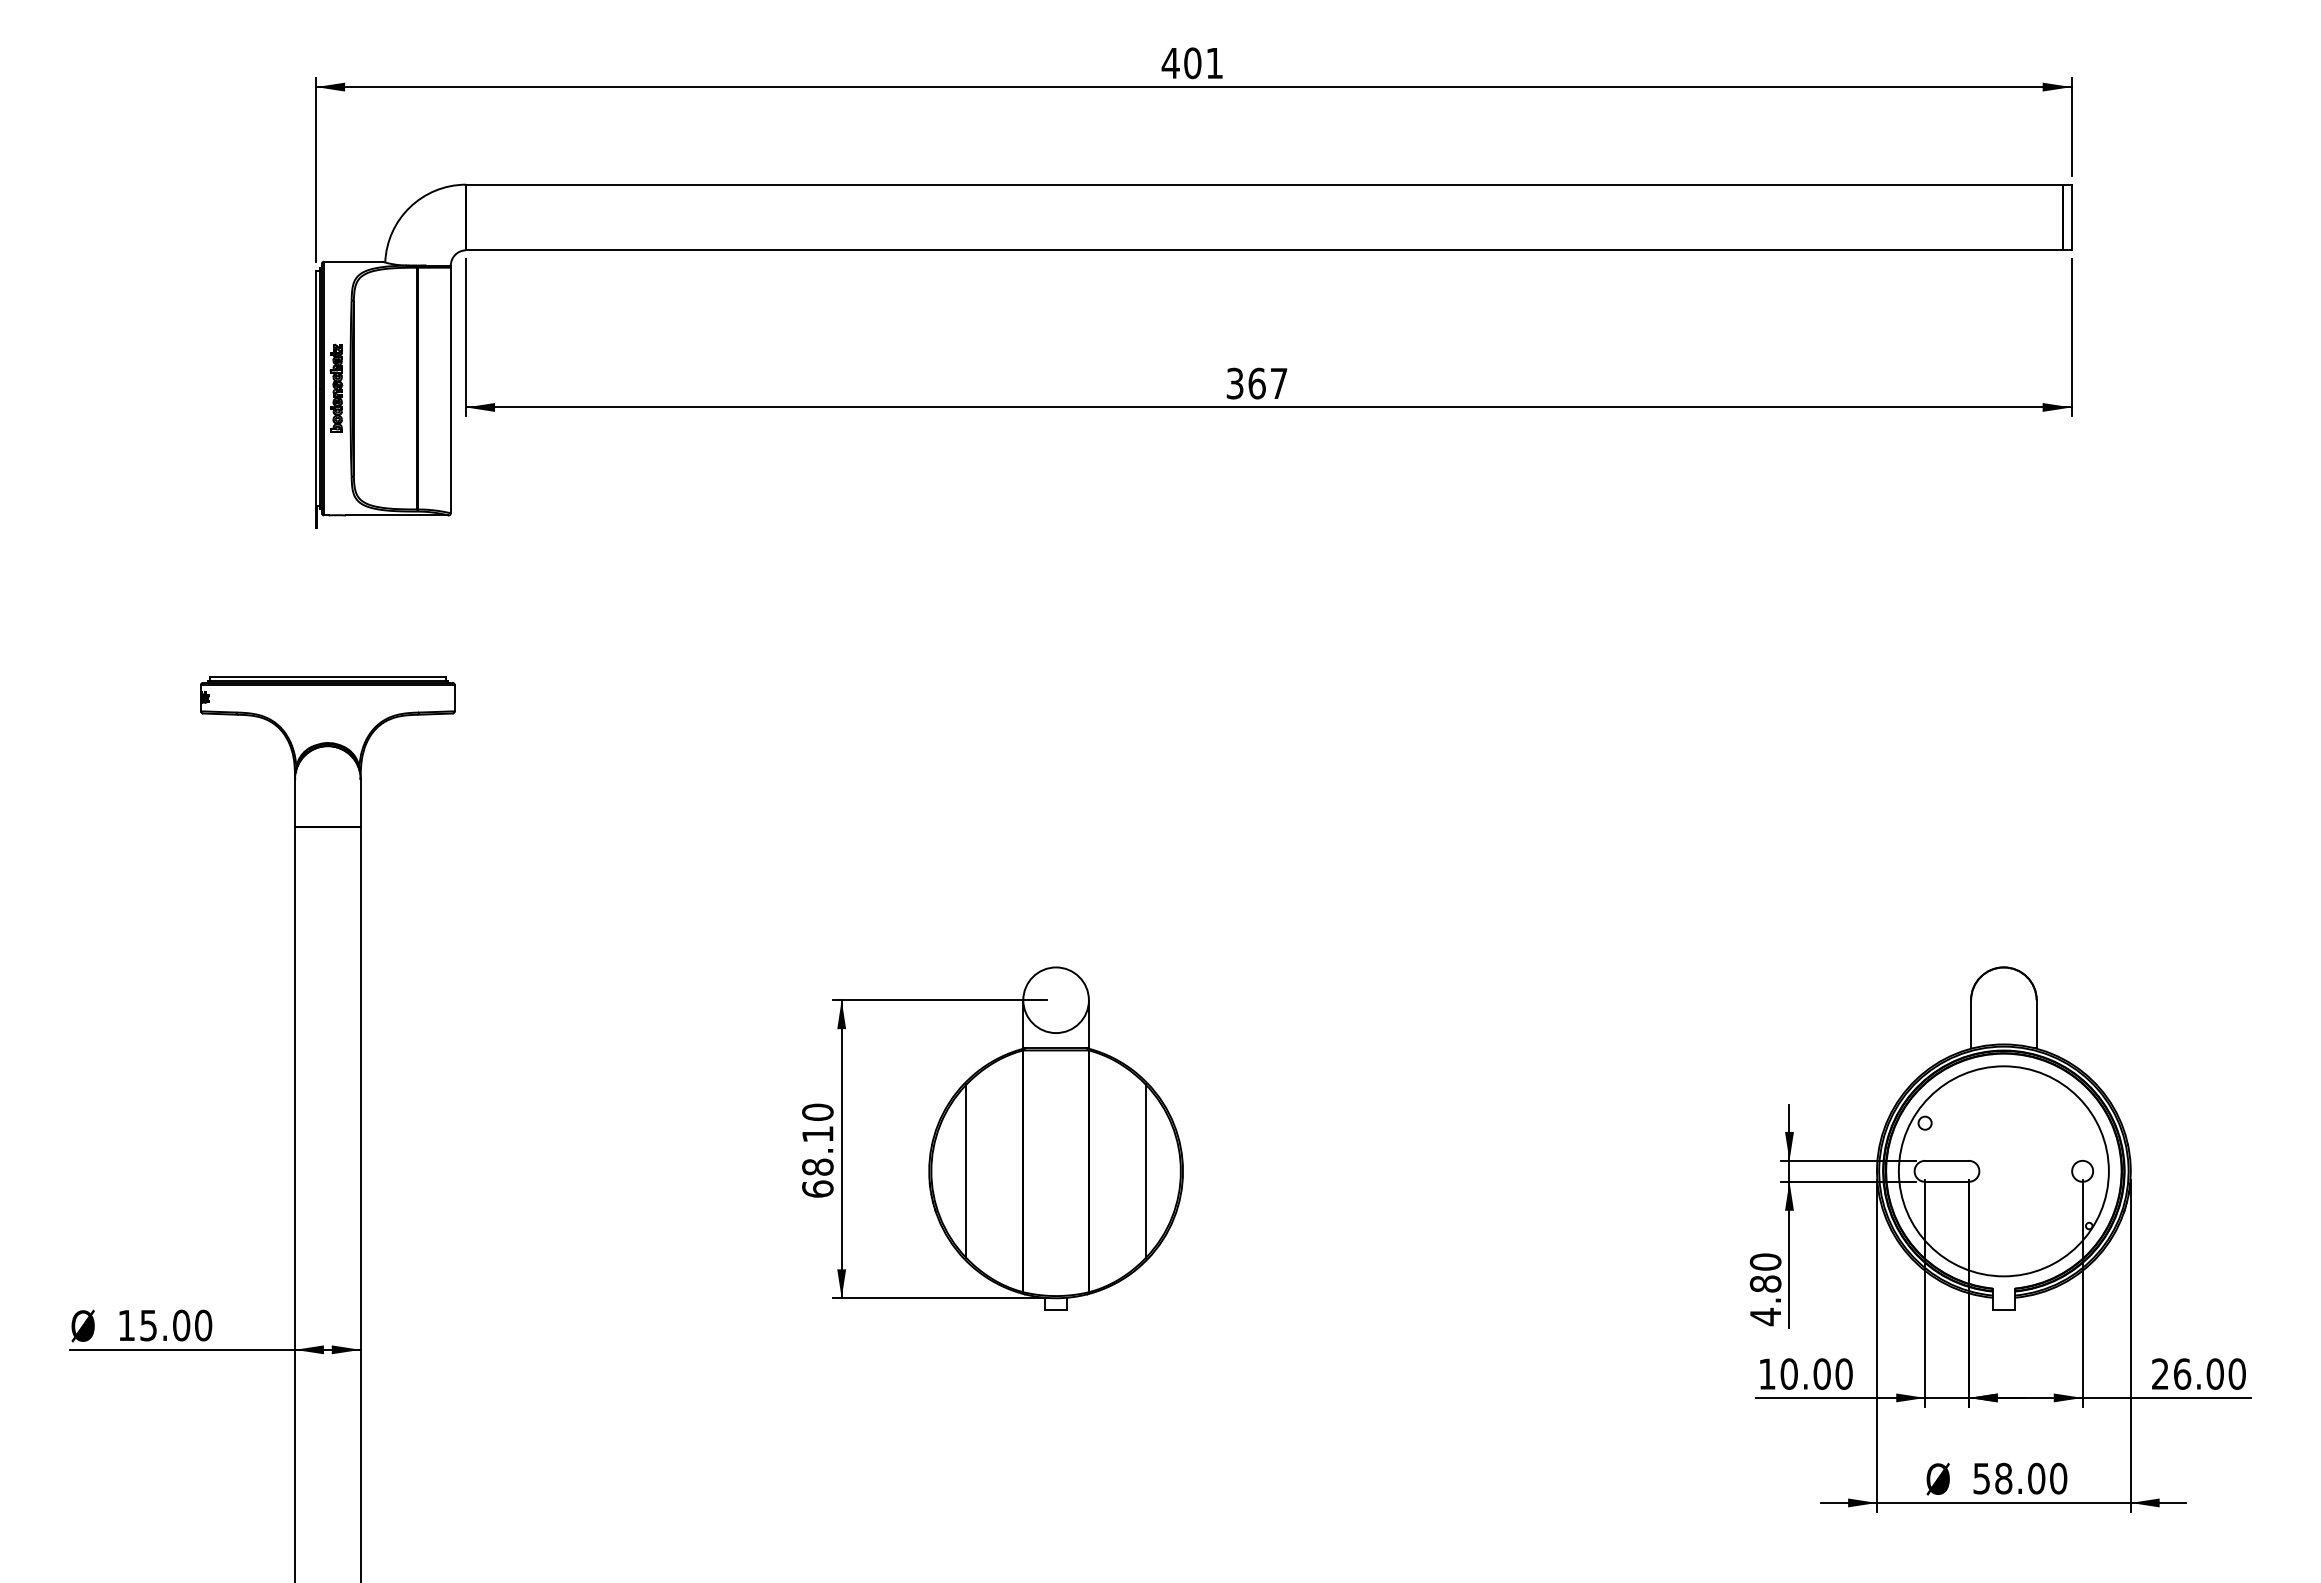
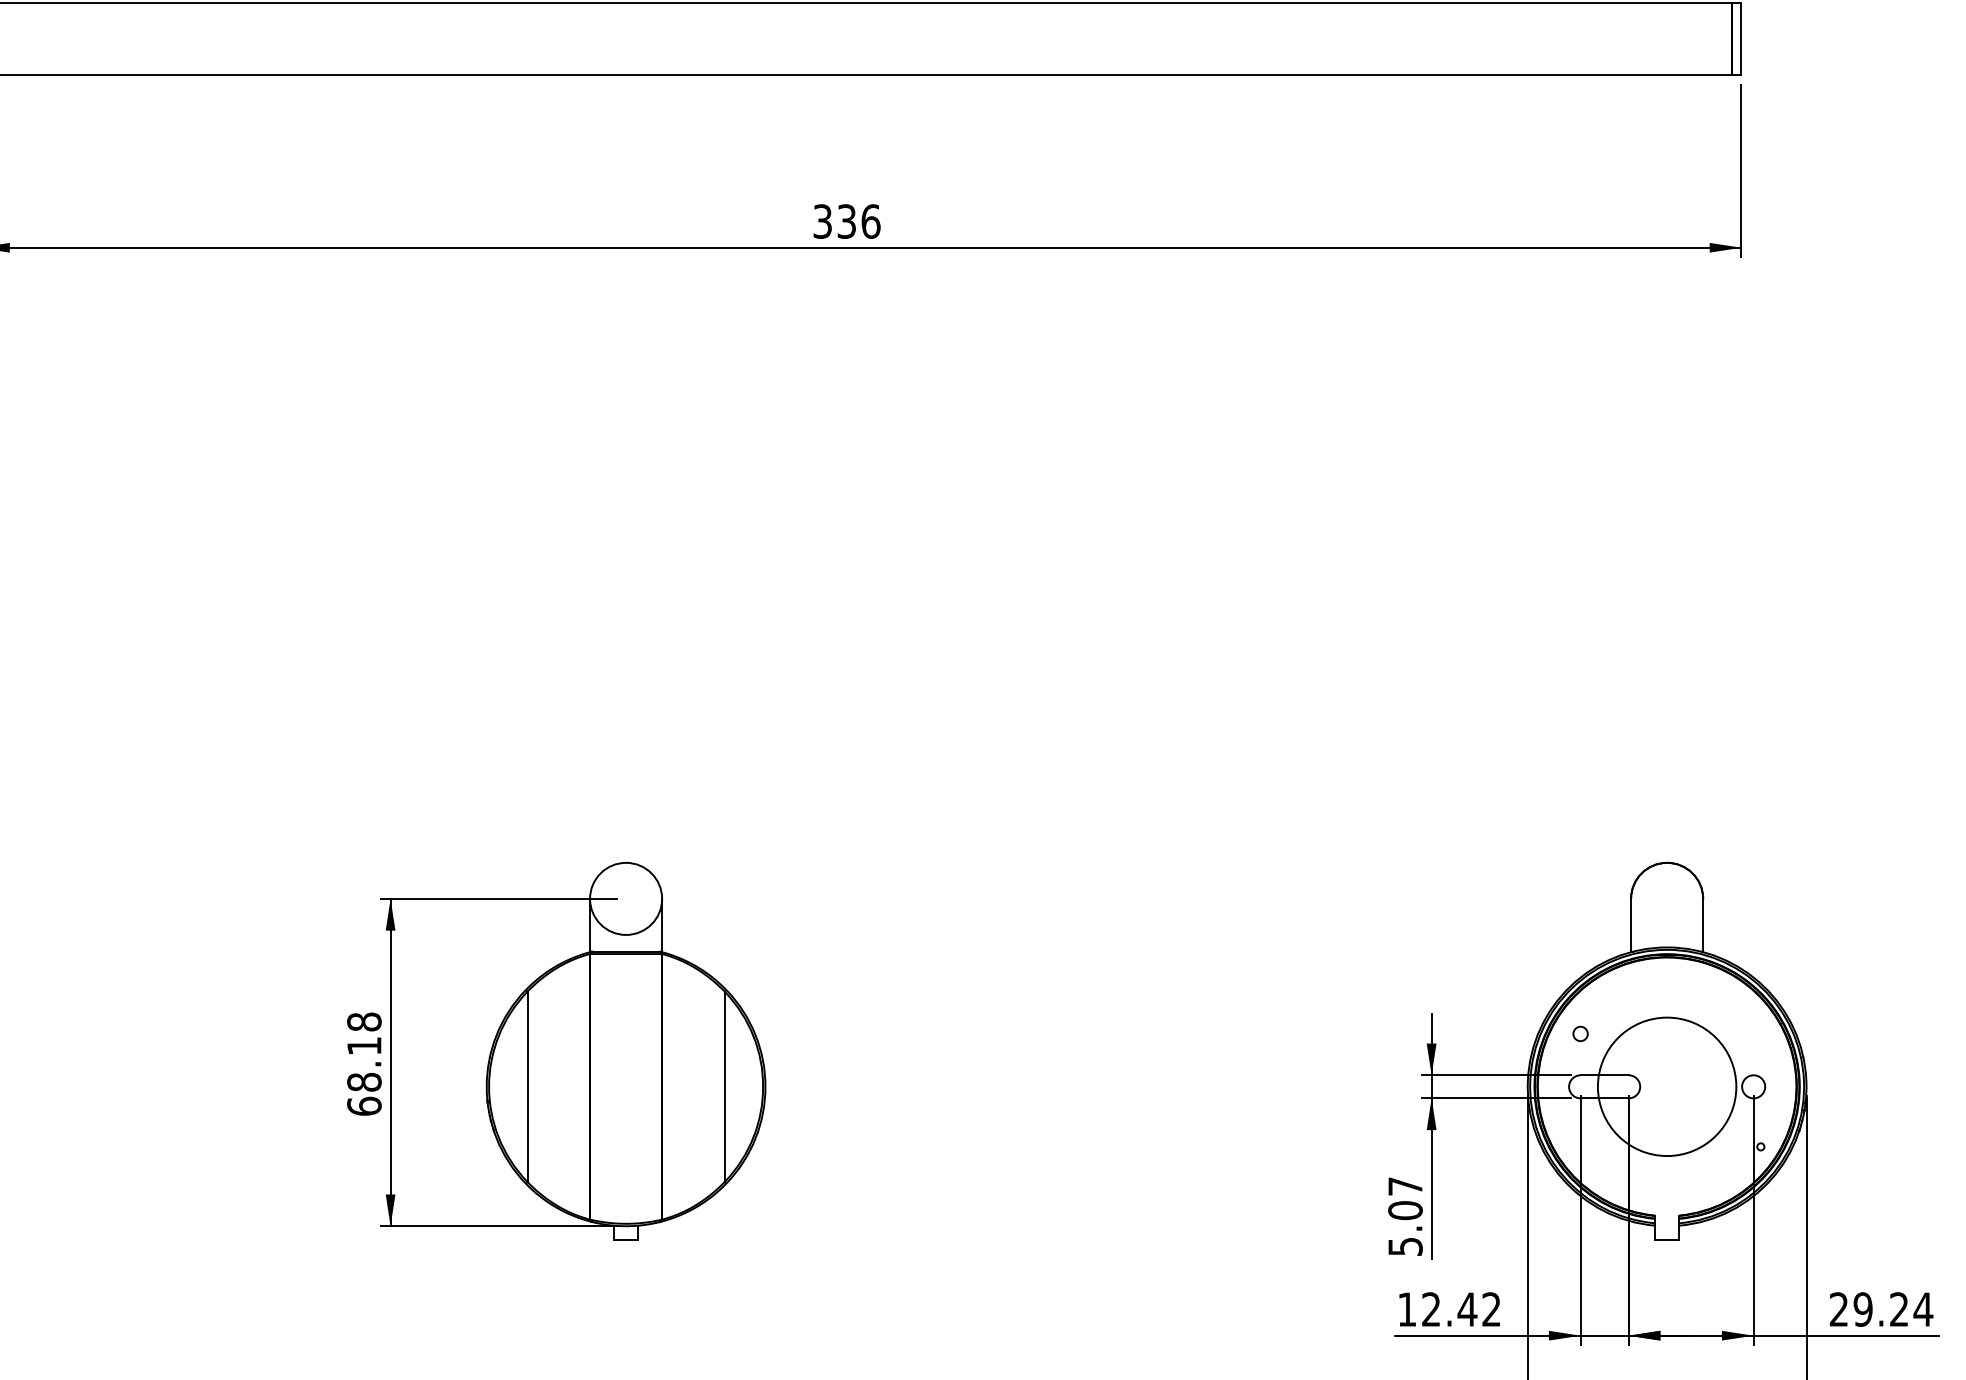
text: (1267, 383) -> (858, 221), 367 -> 336
text: (817, 1111) -> (364, 1021), 68.10 -> 68.18
circle: (2003, 1171) -> (1666, 1086), size x0.6
text: (1765, 1289) -> (1405, 1216), 4.80 -> 5.07
text: (1816, 1373) -> (1461, 1308), 10.00 -> 12.42
text: (2209, 1373) -> (1892, 1308), 26.00 -> 29.24

